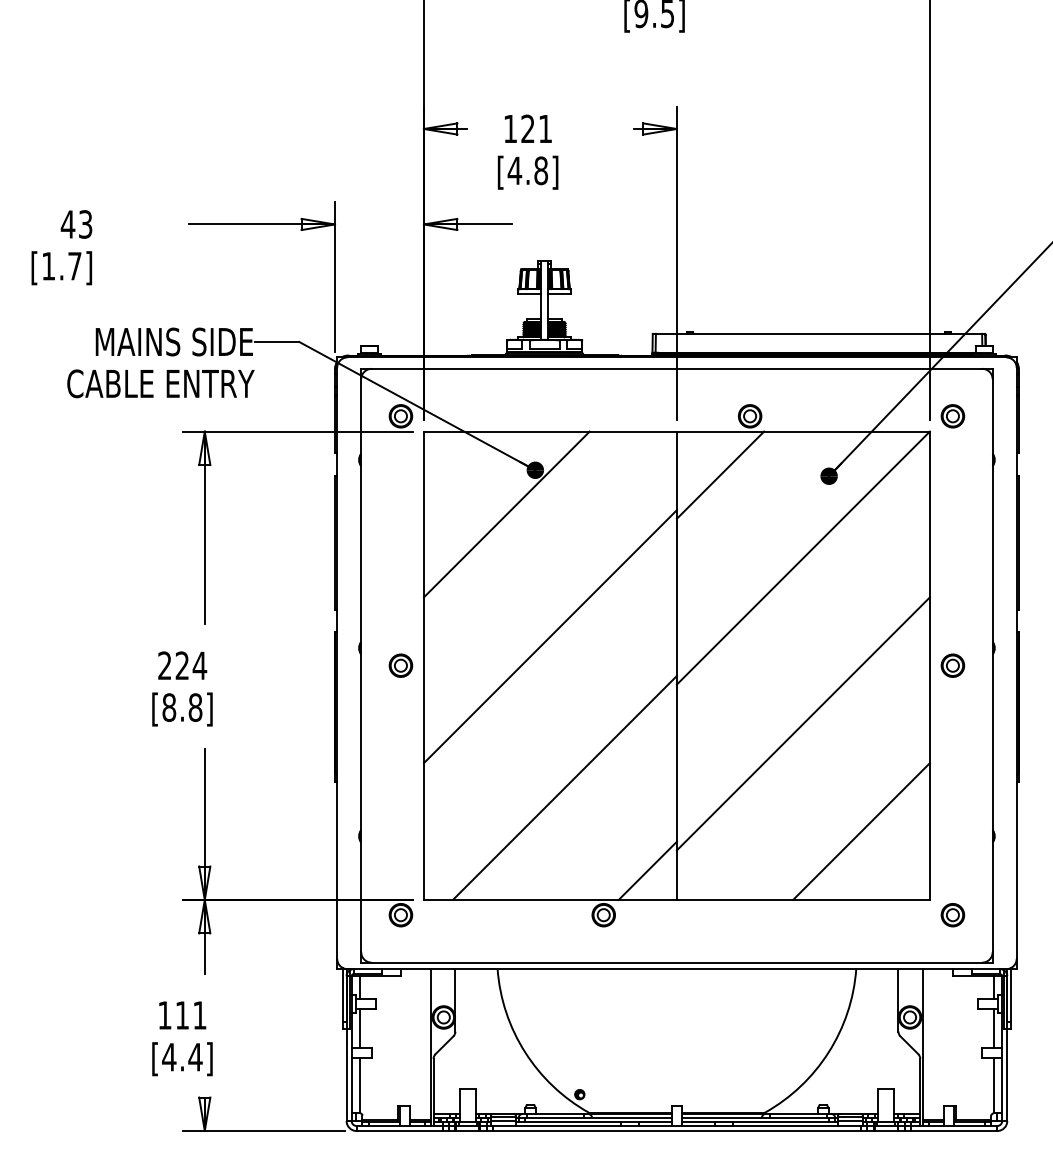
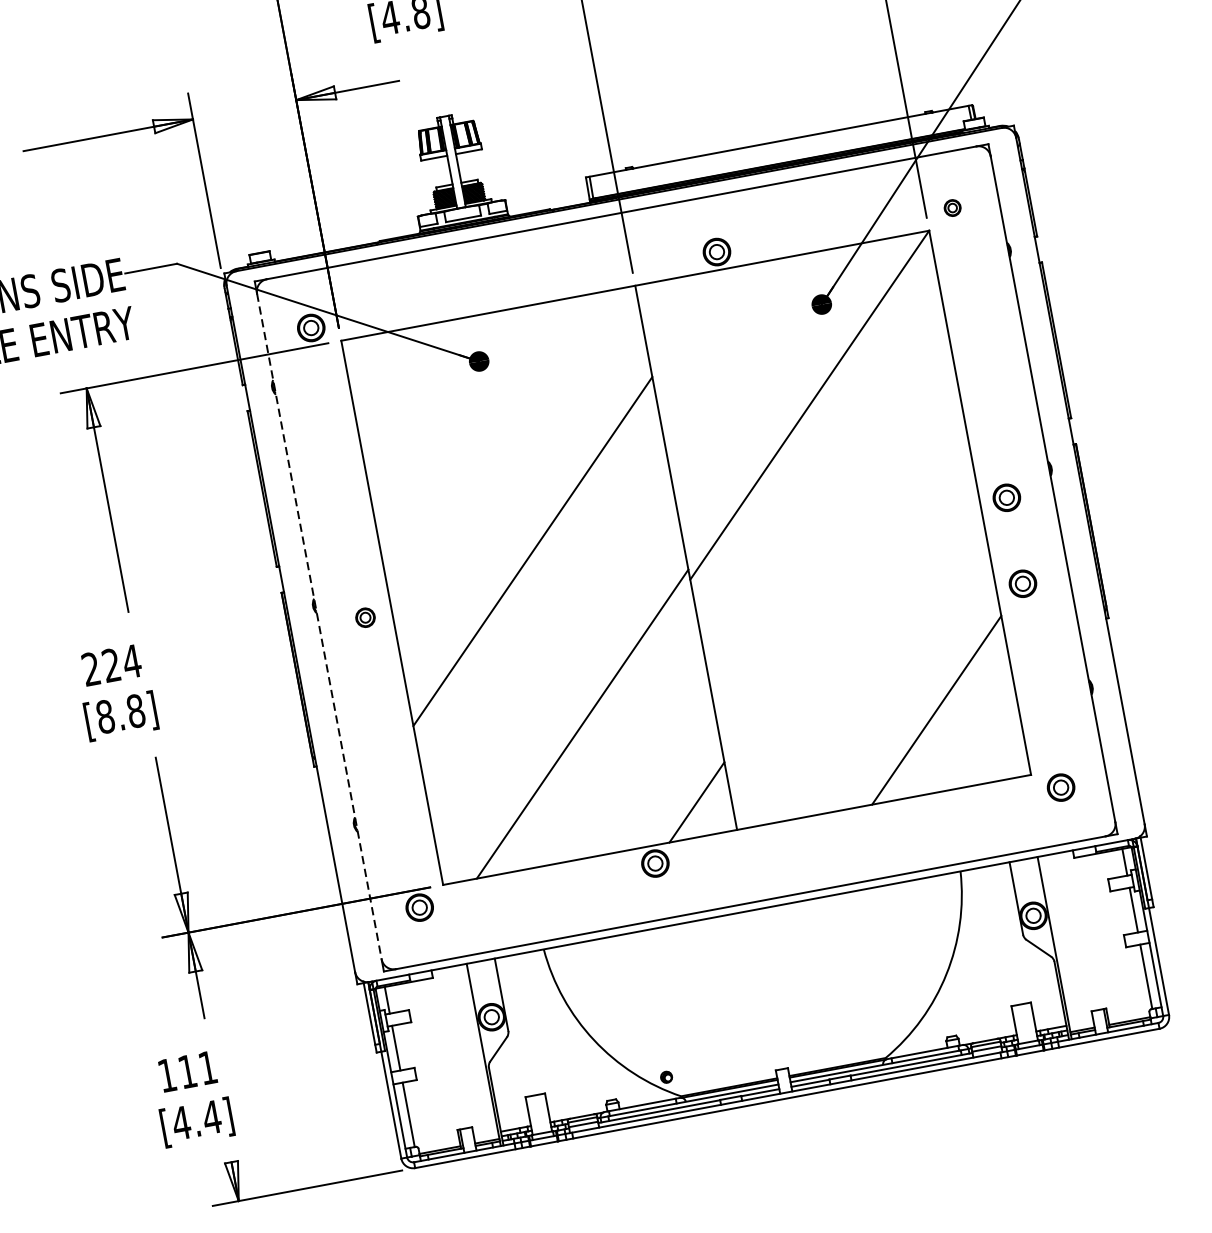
part: (952, 416) -> (952, 208), size x0.6
line: (720, 474) -> (695, 326), removed
line: (506, 514) -> (455, 419), removed
part: (400, 665) -> (364, 617), size x0.7
line: (361, 666) -> (319, 627), solid -> dashed
line: (802, 723) -> (844, 597), removed
part: (952, 739) -> (1022, 583), added

